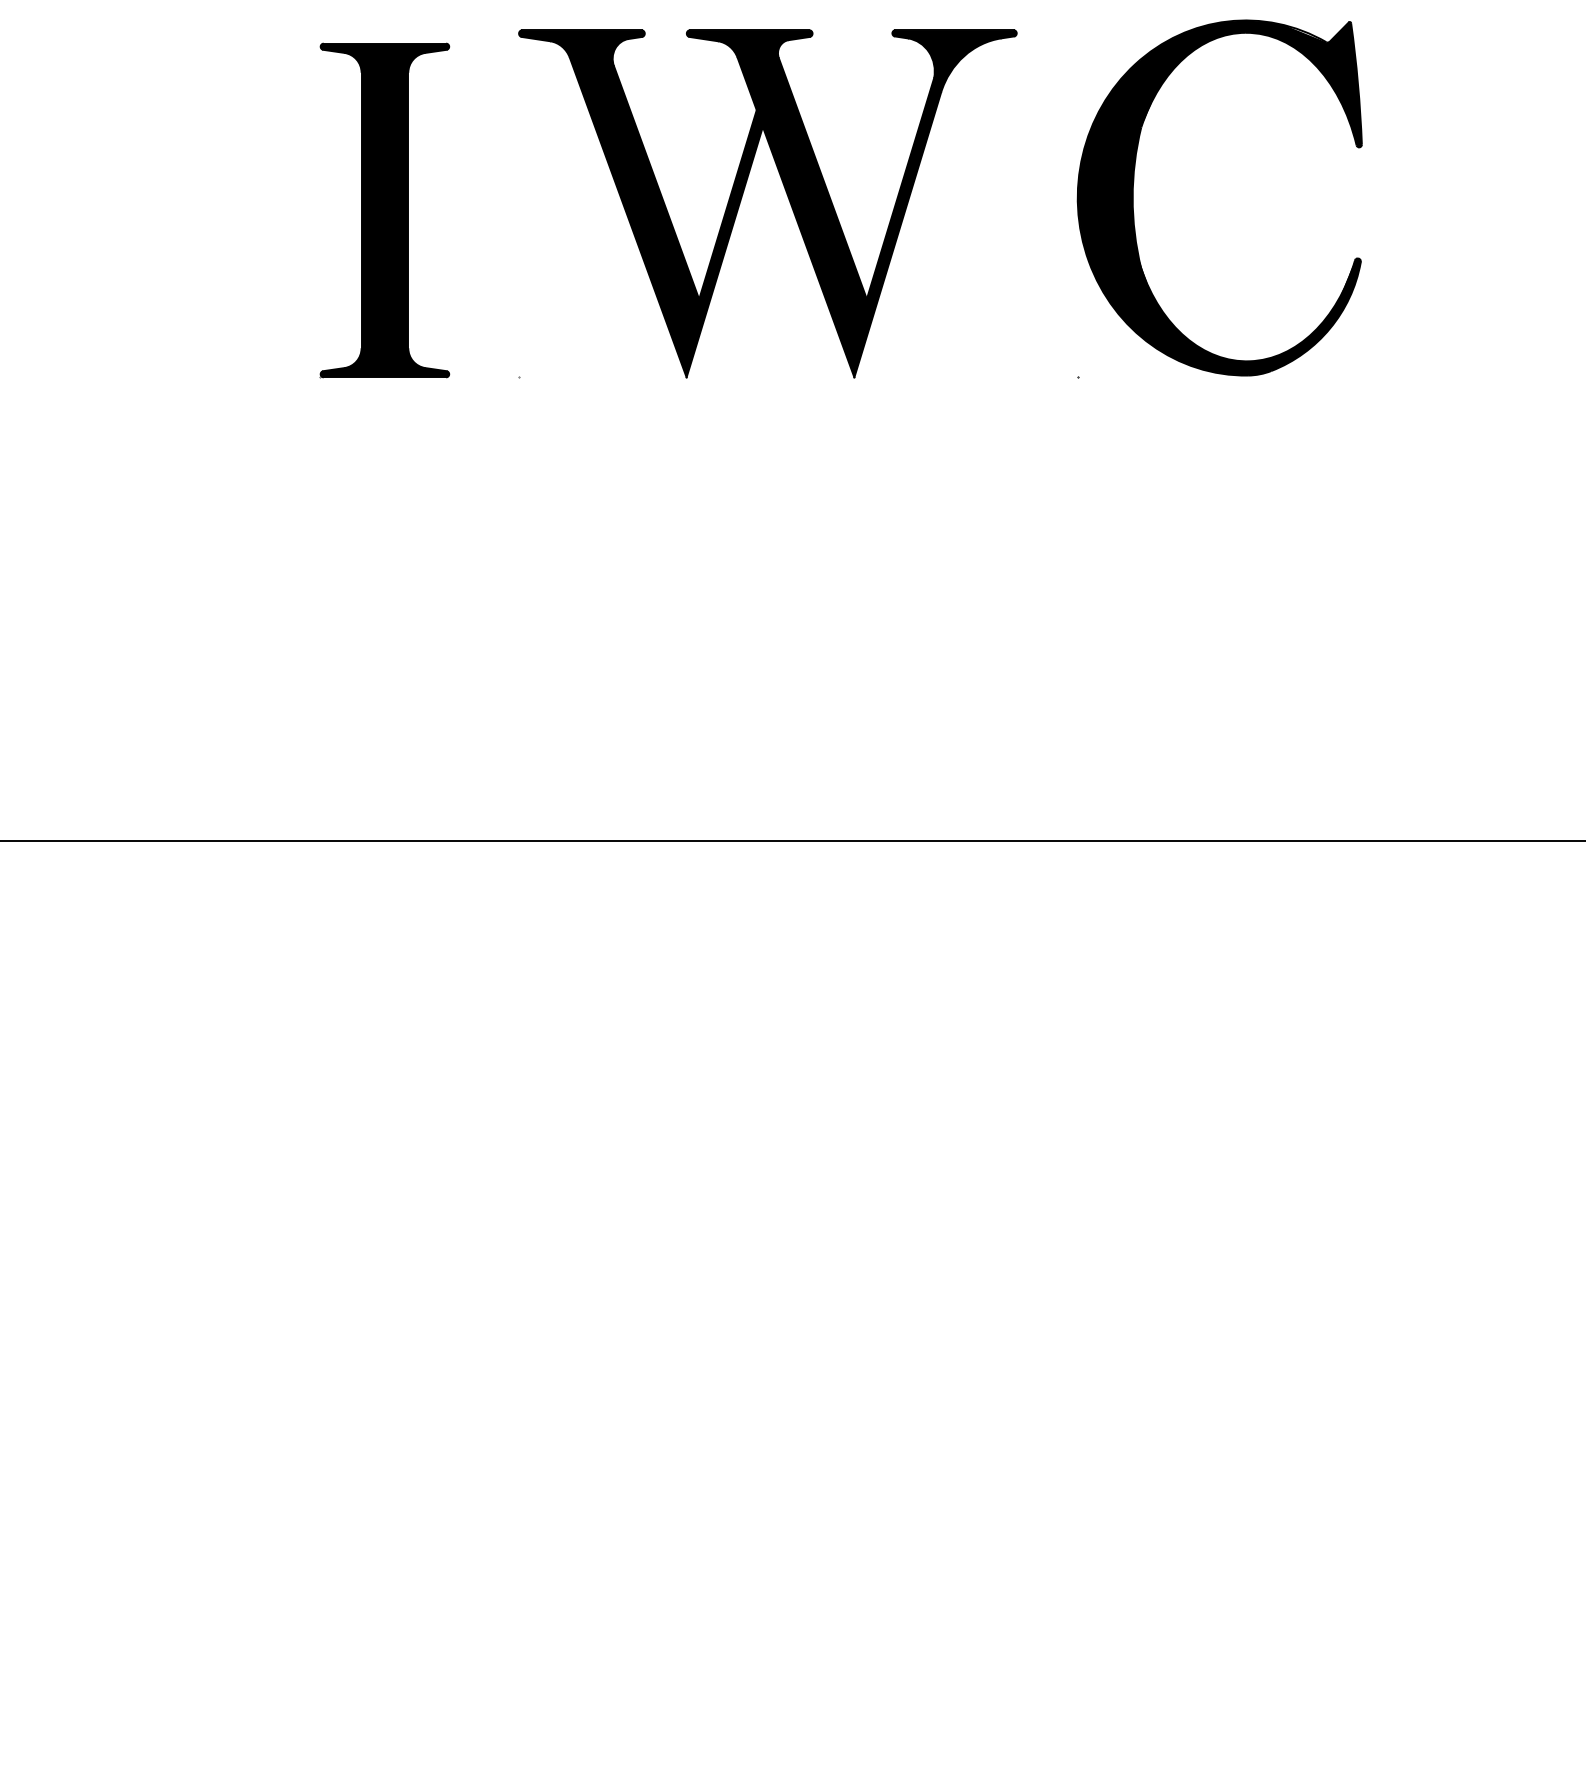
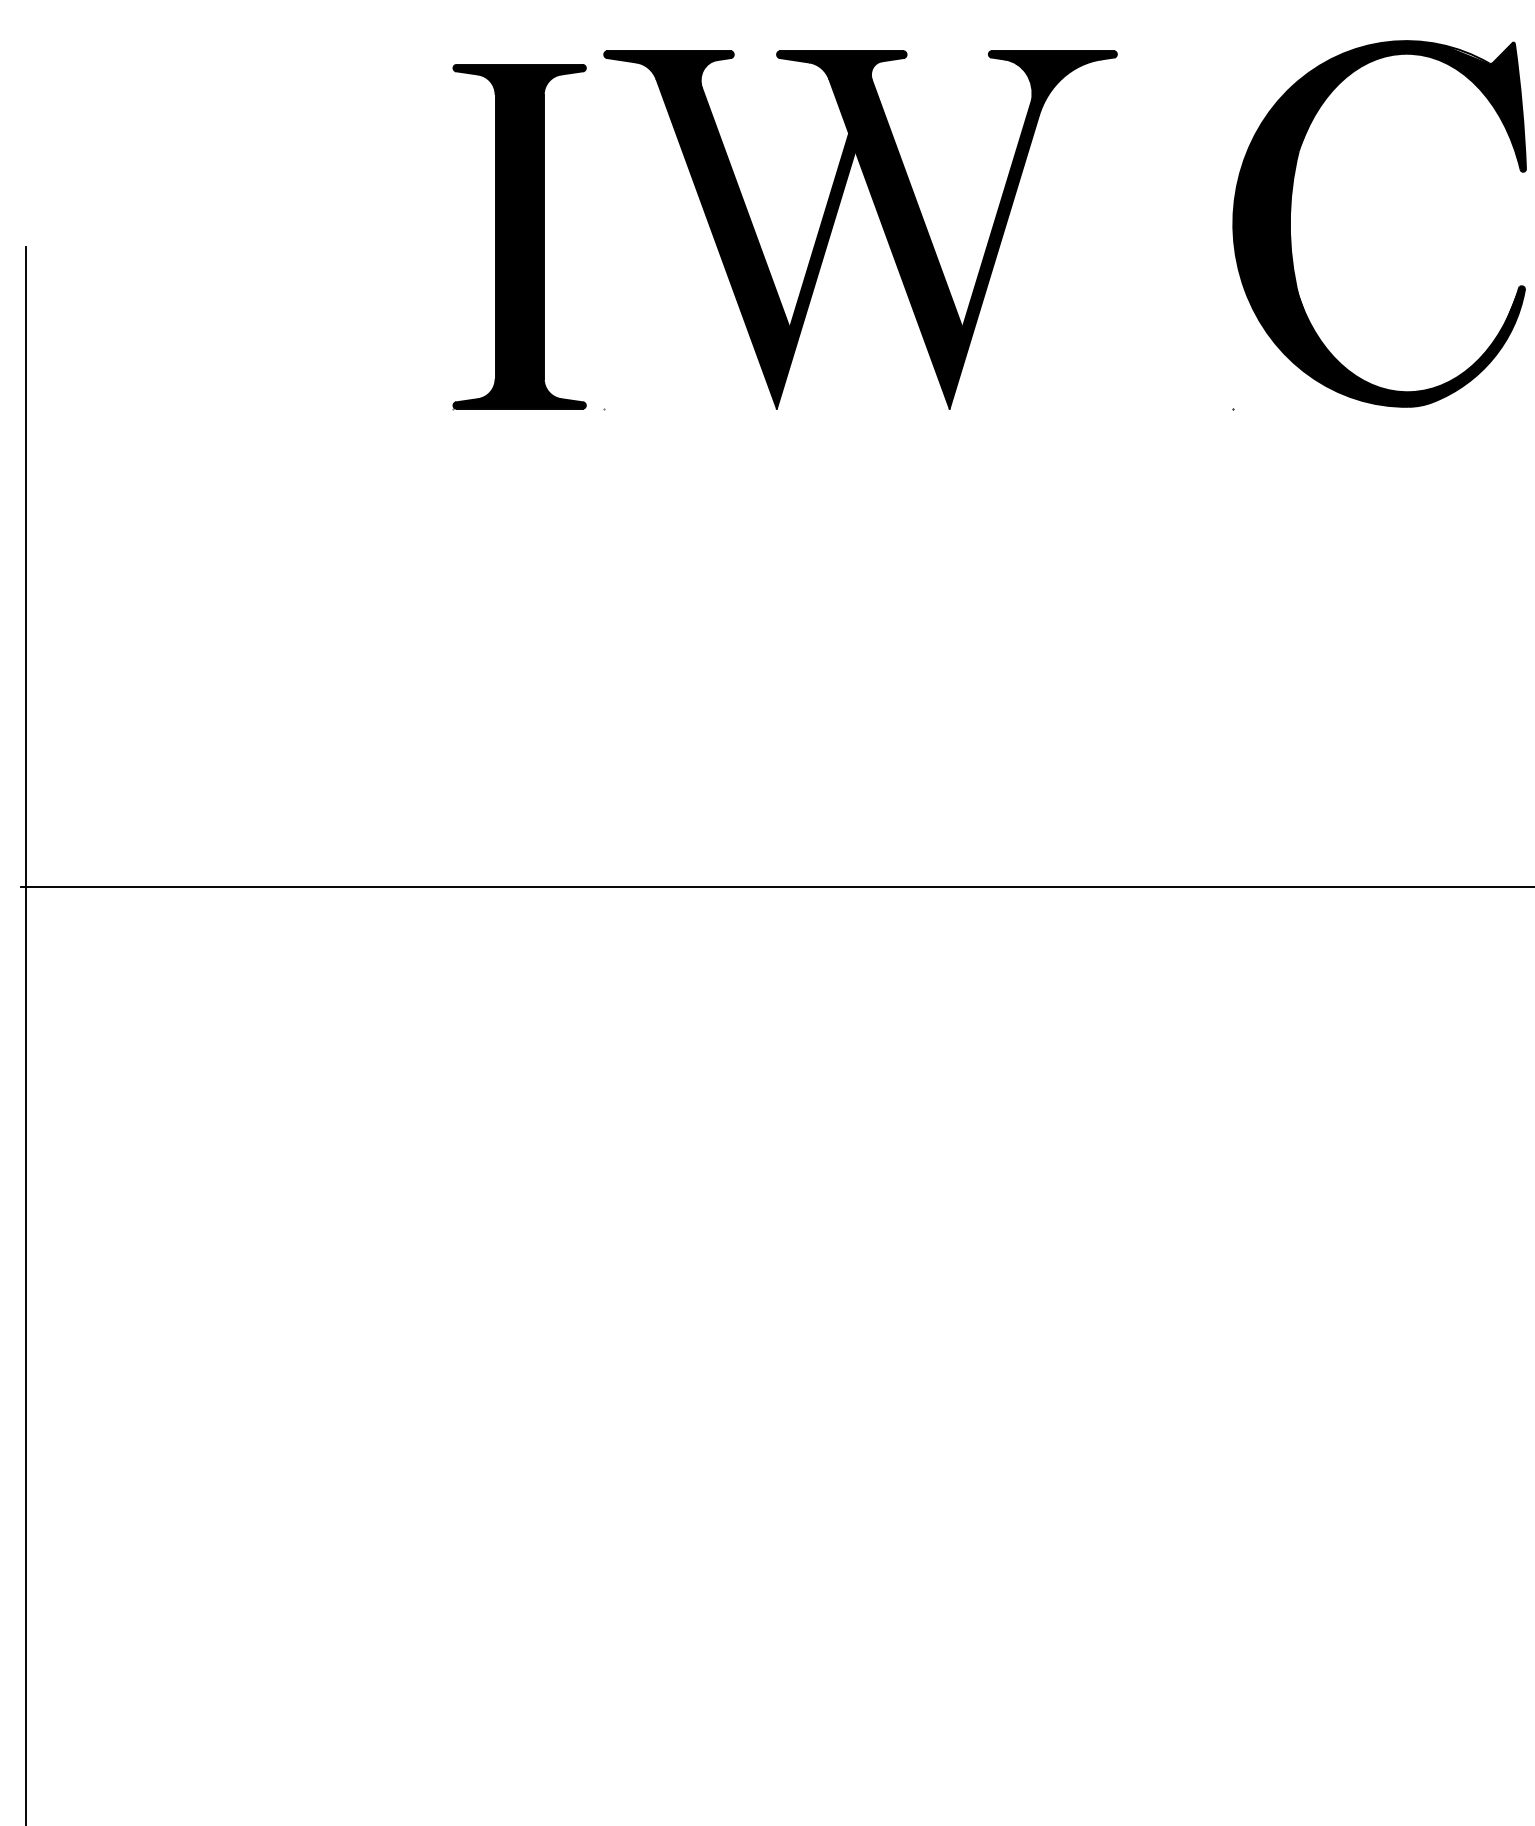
part: (787, 197) -> (880, 223), moved

